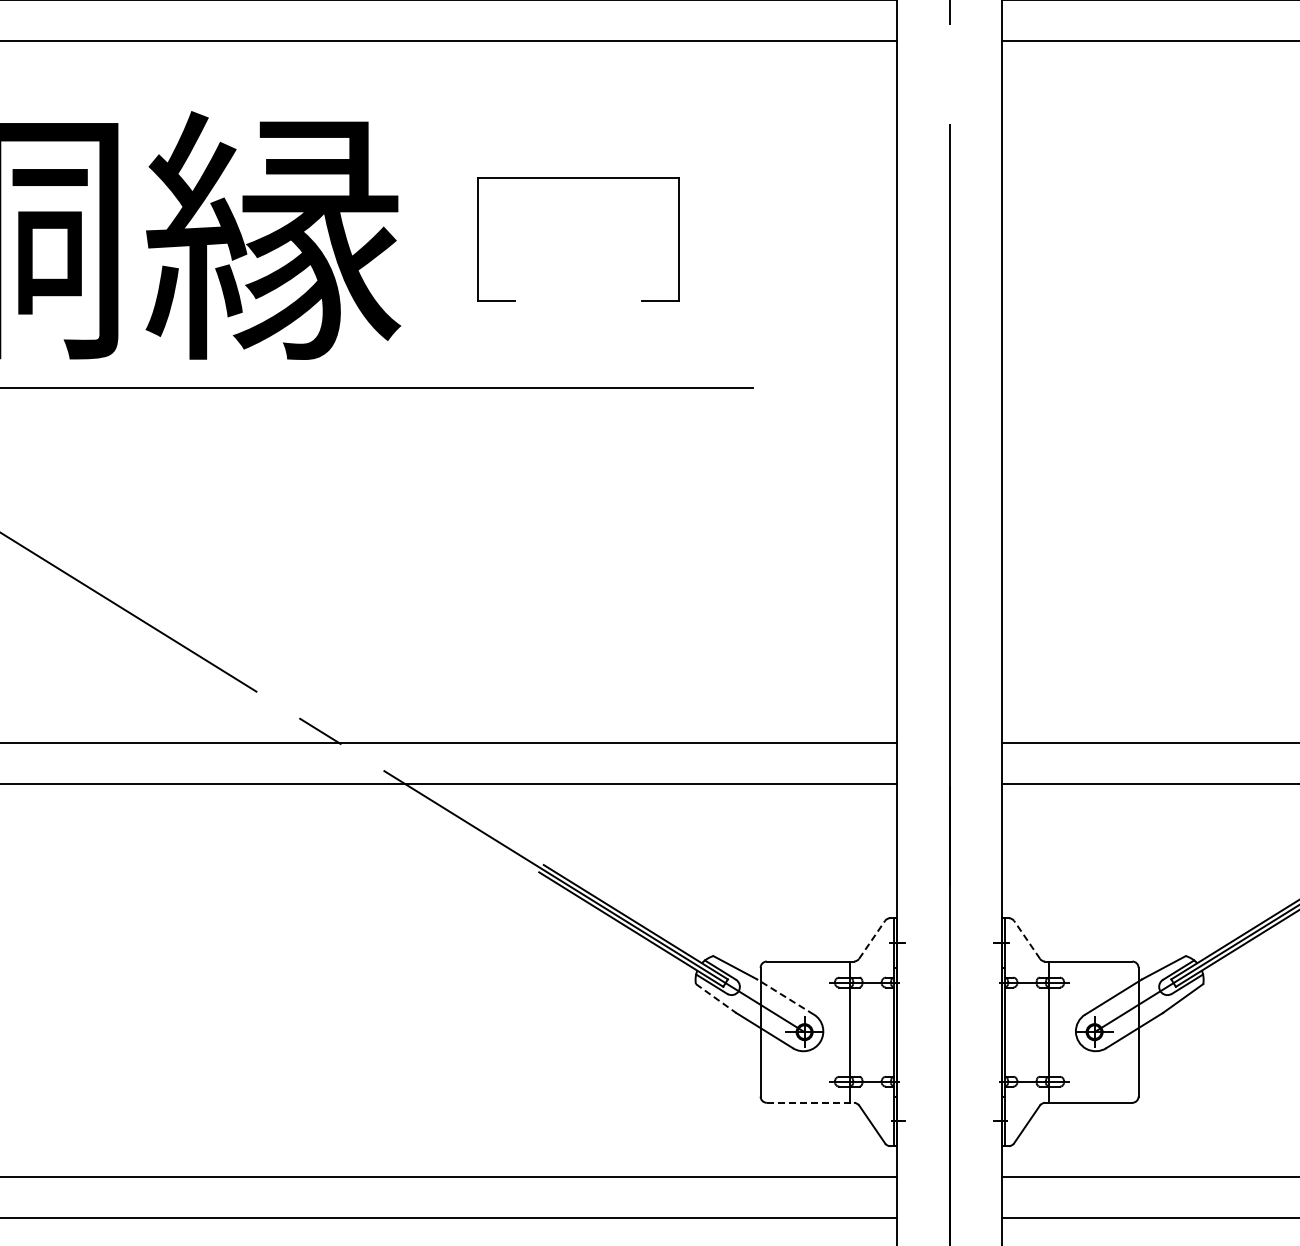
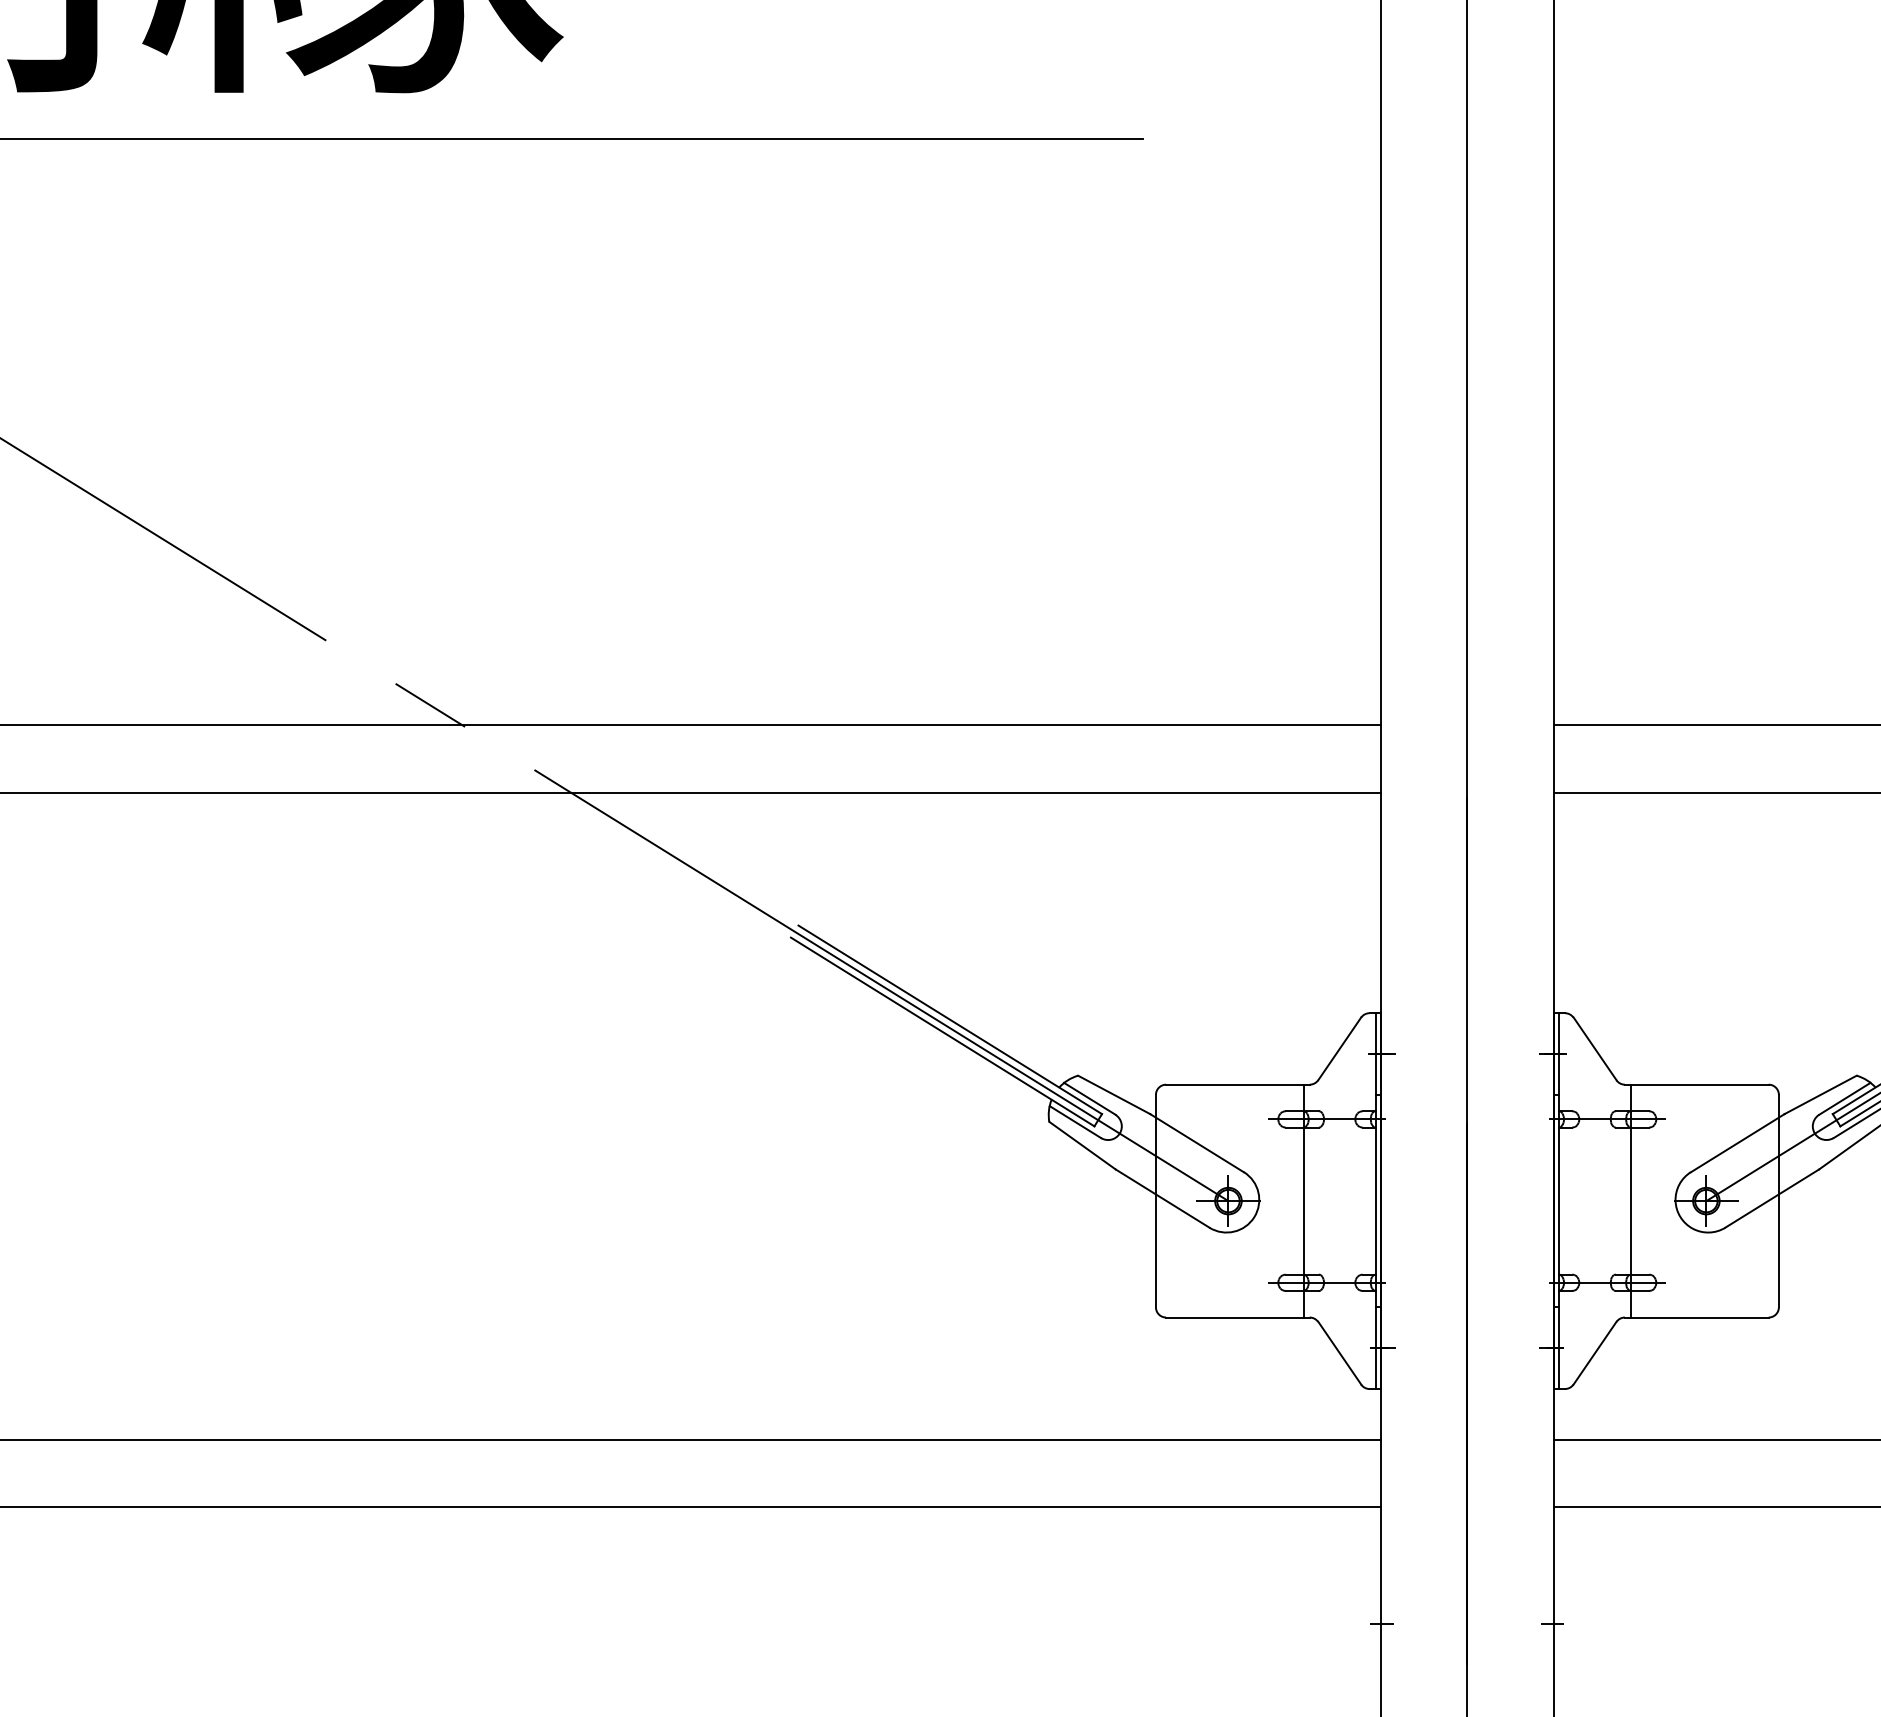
line: (872, 939) -> (1340, 1048), dashed -> solid
line: (1026, 939) -> (1594, 1048), dashed -> solid
line: (785, 996) -> (1196, 1142), dashed -> solid
line: (716, 998) -> (1083, 1145), dashed -> solid
line: (810, 1102) -> (1238, 1317), dashed -> solid

